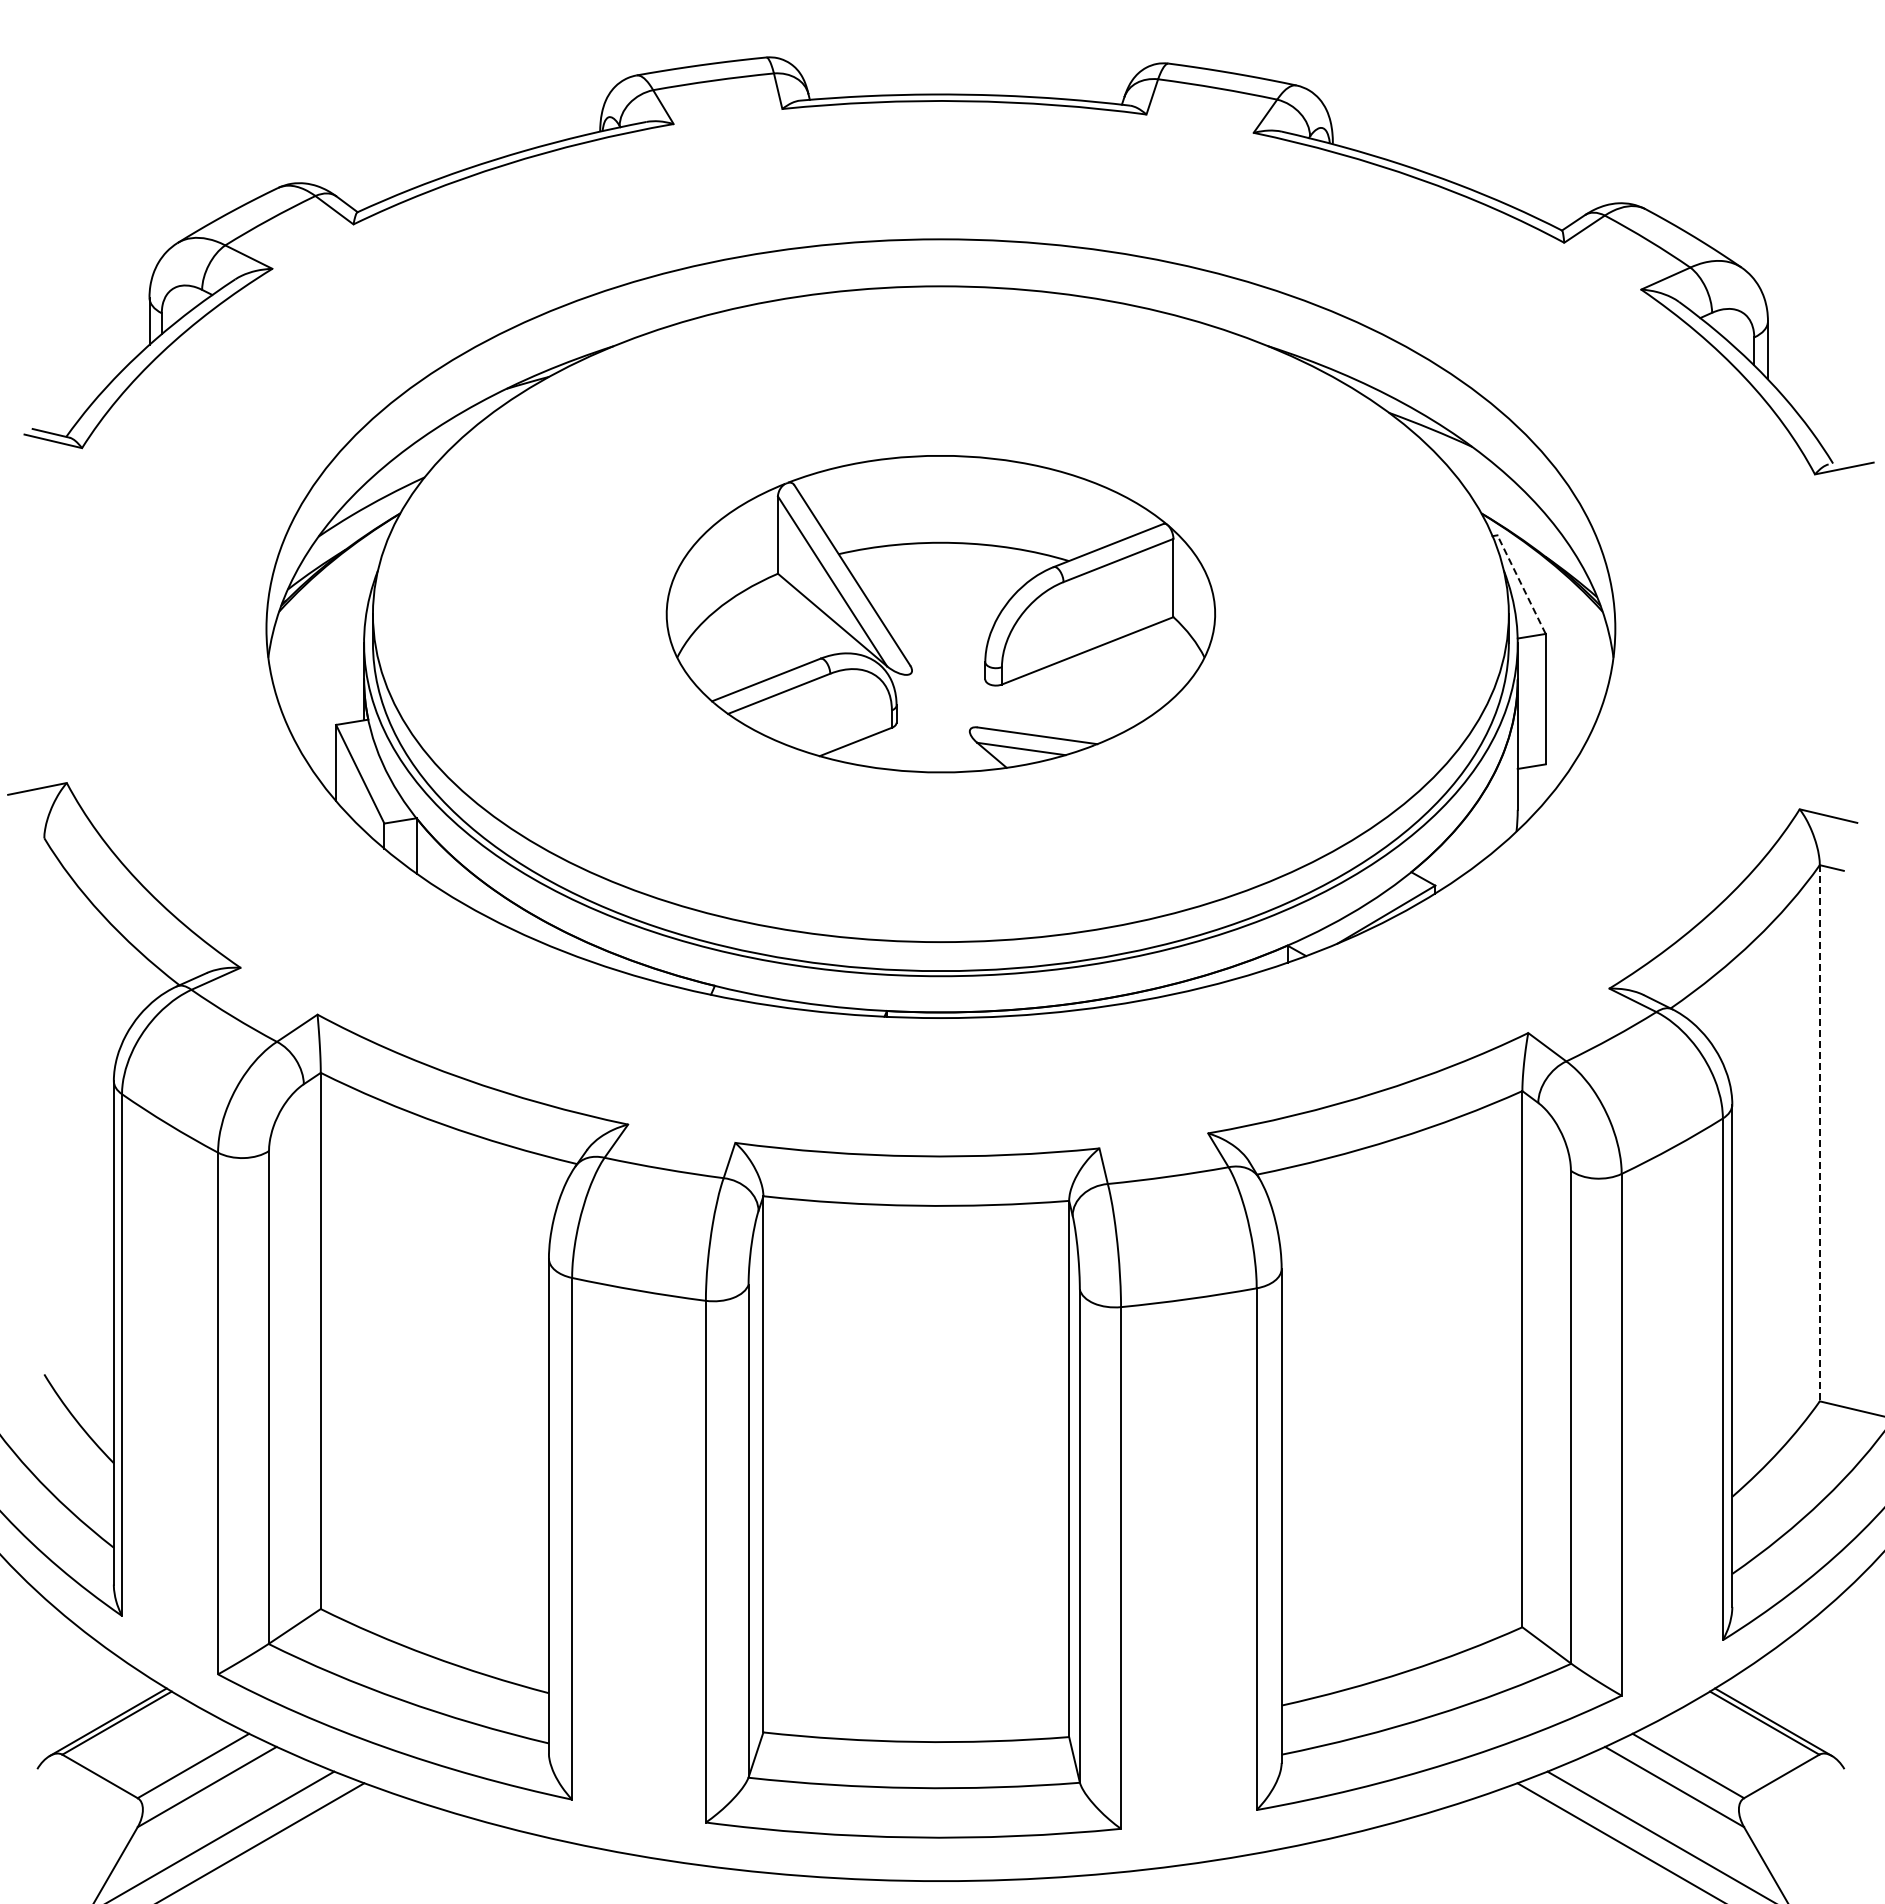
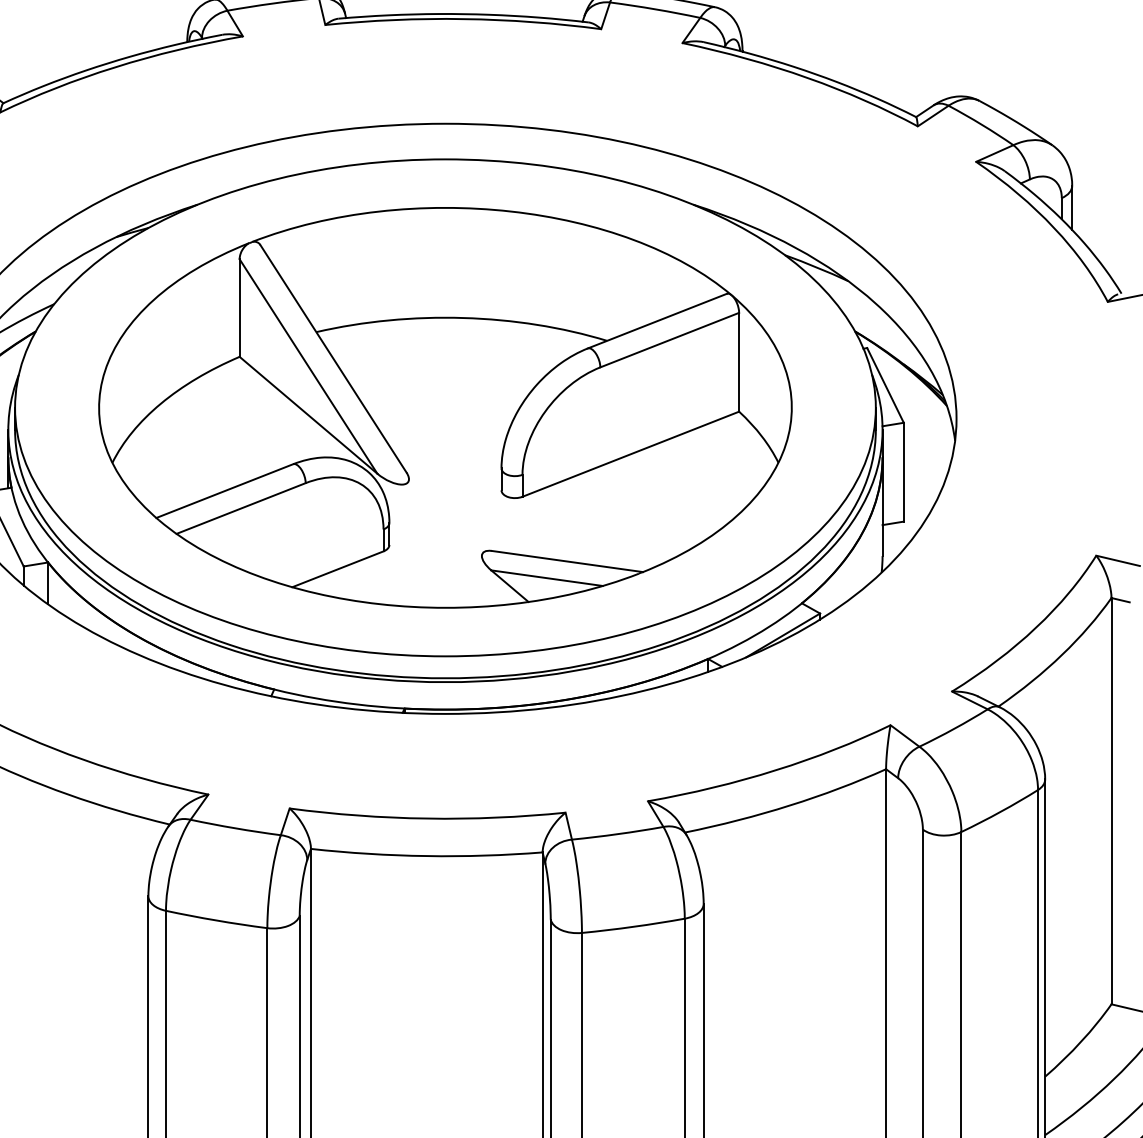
line: (1521, 584) -> (885, 385), dashed -> solid
part: (940, 613) -> (445, 407), size x1.67
line: (1819, 1133) -> (1111, 801), dashed -> solid

